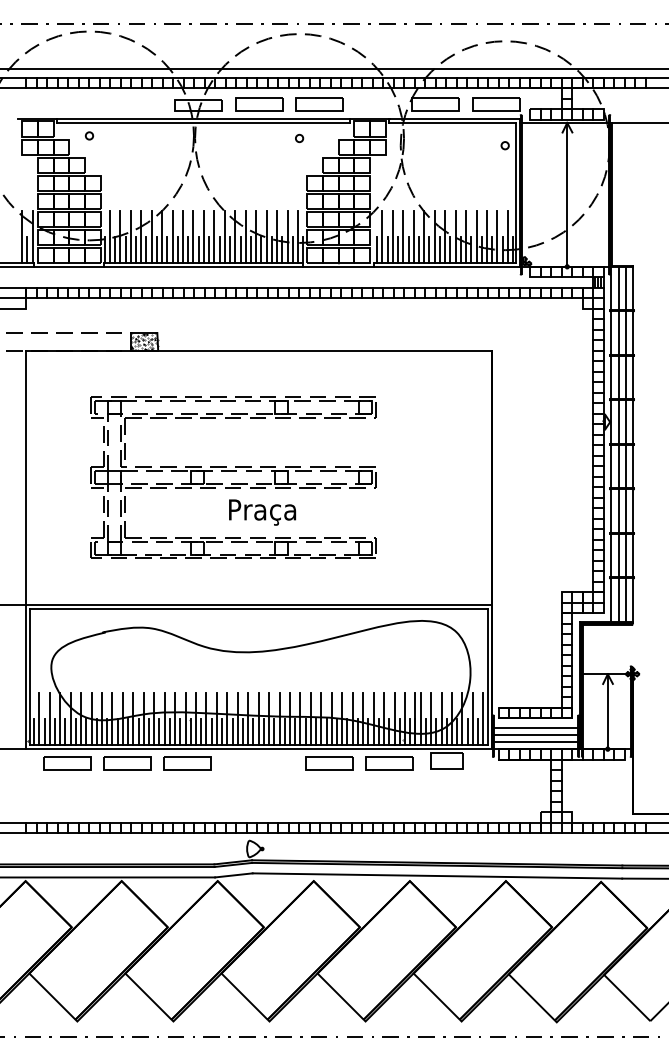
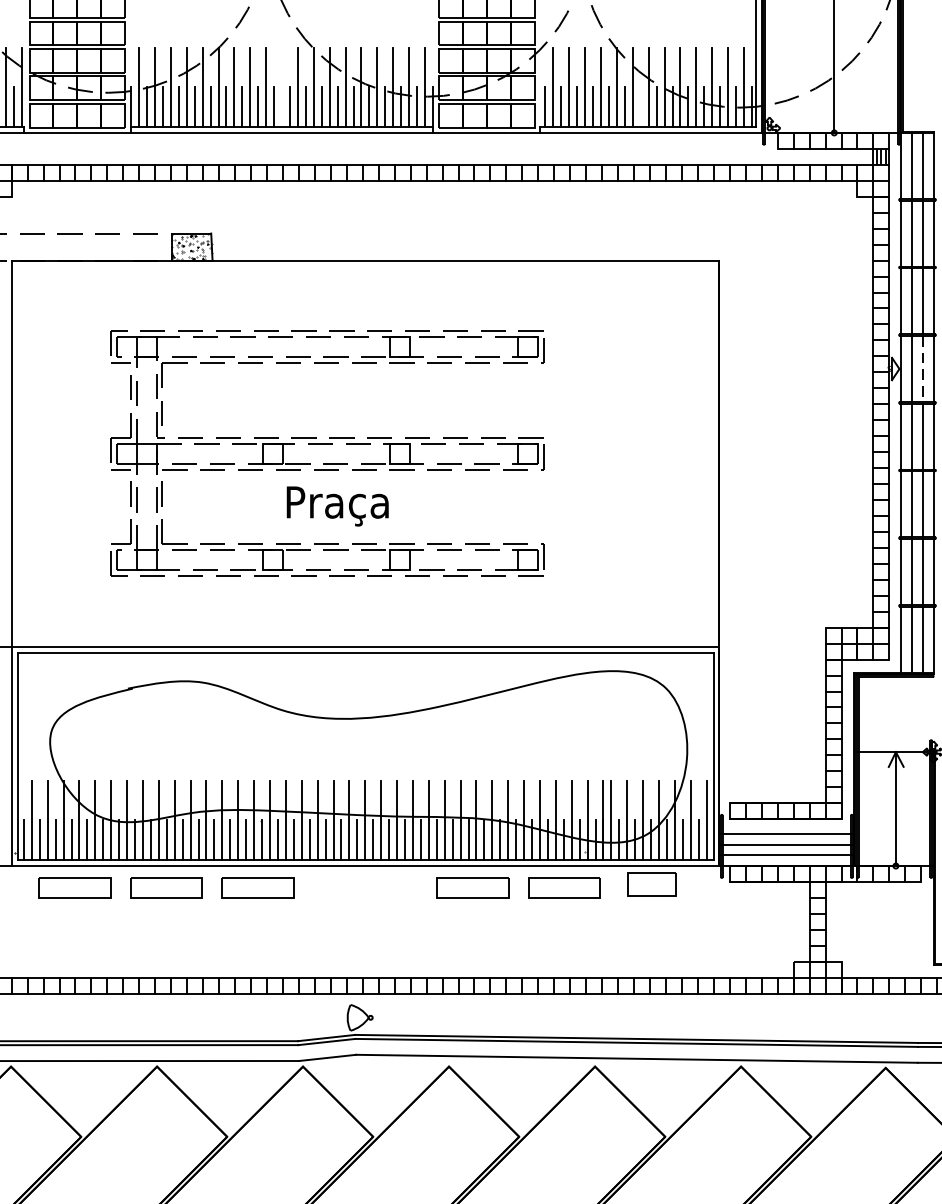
line: (203, 236) -> (281, 86), removed
line: (439, 249) -> (640, 106), removed
line: (625, 422) -> (922, 369), solid -> dashed
text: (262, 512) -> (337, 506), moved

